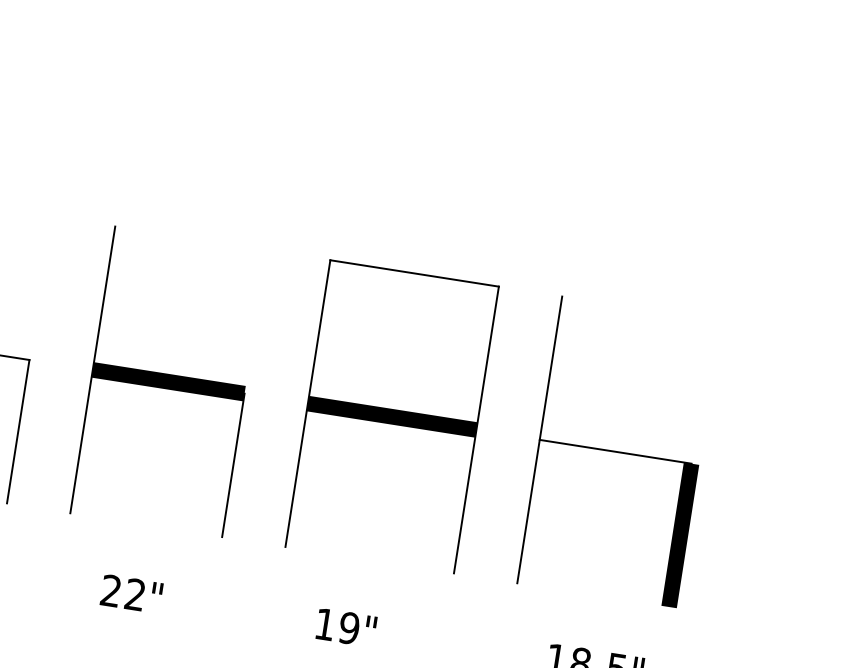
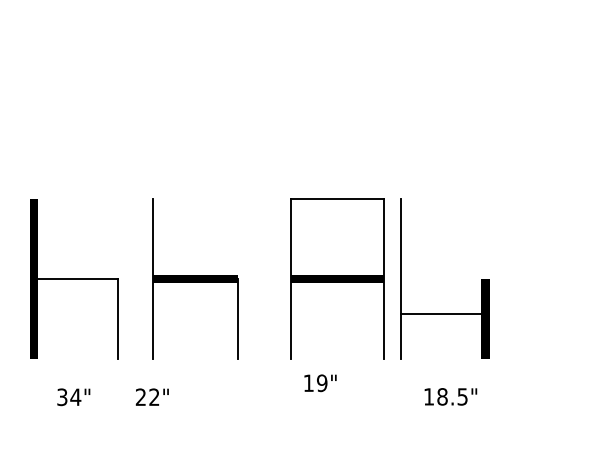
part: (392, 415) -> (337, 278), moved
line: (615, 452) -> (443, 314), moved
text: (130, 592) -> (151, 396), moved
text: (346, 628) -> (320, 383), moved

